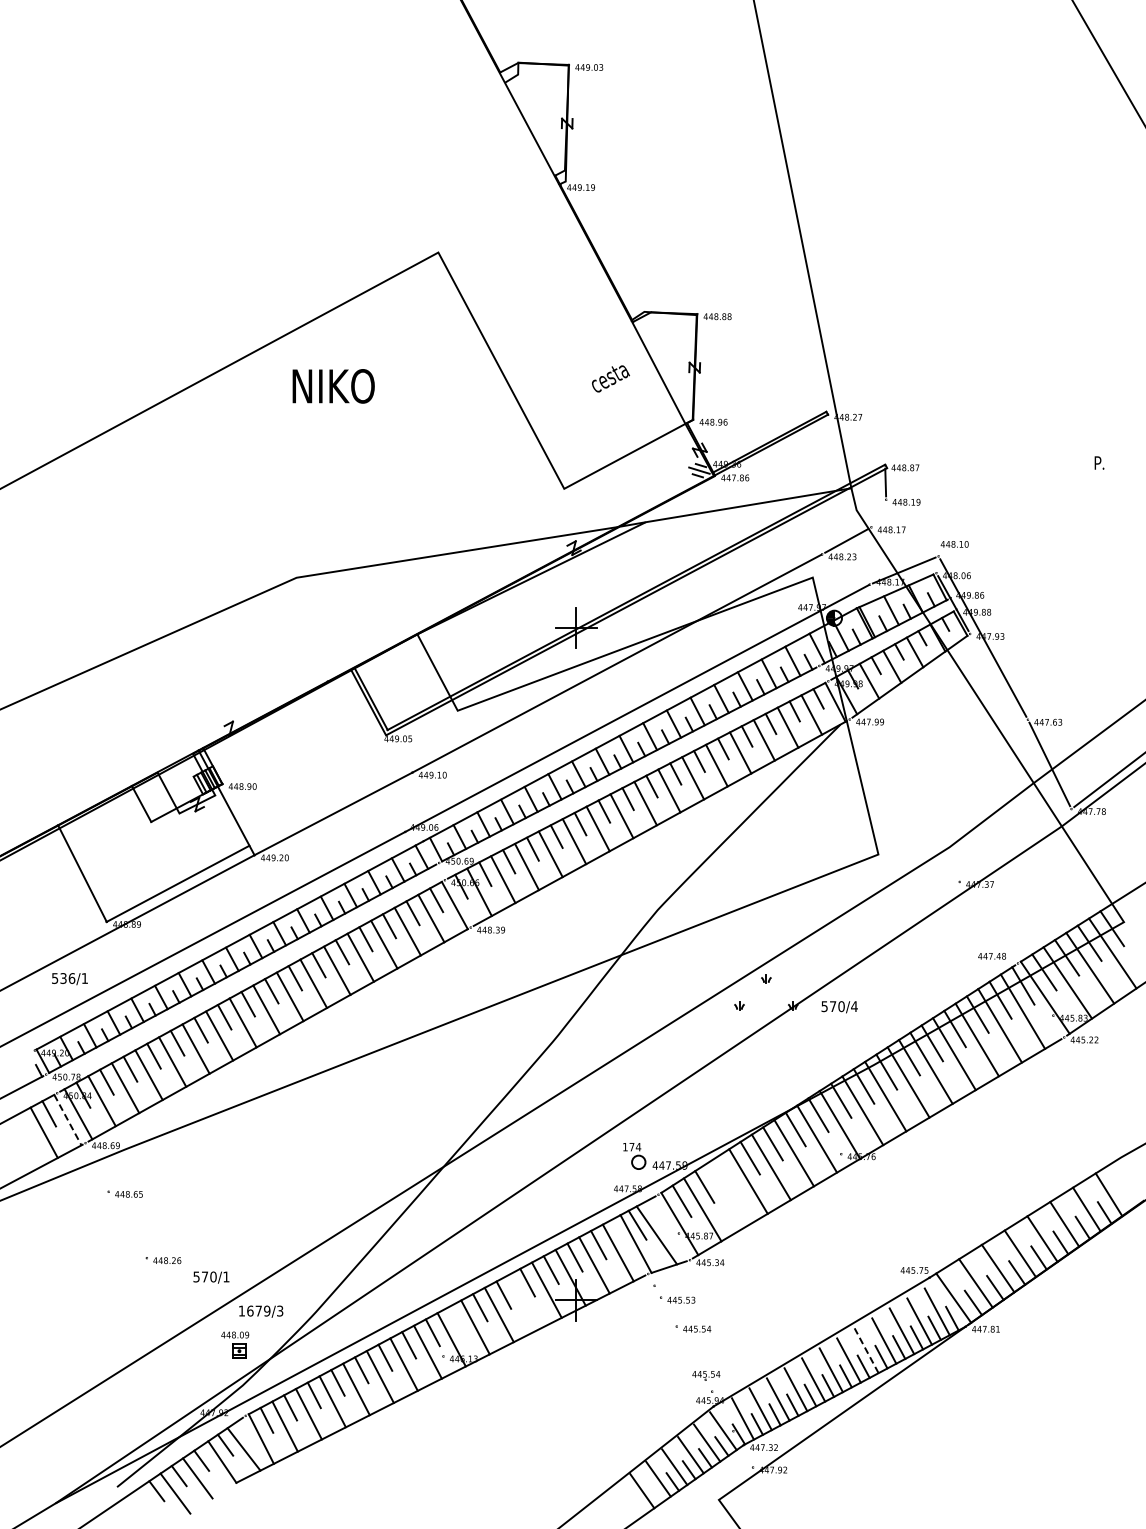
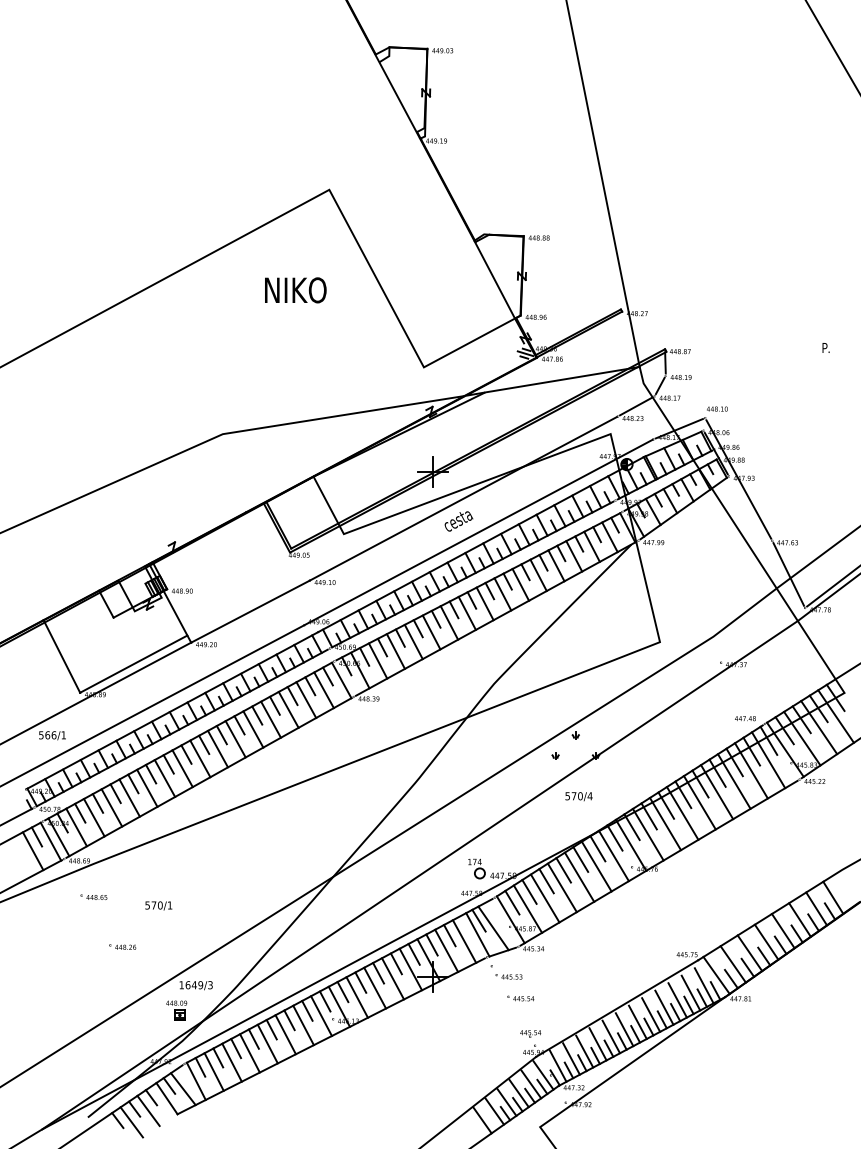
text: (610, 378) -> (458, 521), moved
text: (333, 386) -> (295, 290), moved
line: (878, 513) -> (660, 385), added
text: (63, 978) -> (47, 735), 536/1 -> 566/1
text: (839, 1007) -> (578, 796), moved
line: (67, 1120) -> (50, 841), dashed -> solid
line: (727, 1172) -> (546, 881), added
line: (725, 1195) -> (545, 898), added
text: (211, 1277) -> (158, 905), moved
line: (522, 1302) -> (392, 978), added
text: (258, 1310) -> (194, 984), 1679/3 -> 1649/3
line: (456, 1319) -> (342, 991), added
line: (866, 1350) -> (651, 1014), dashed -> solid

